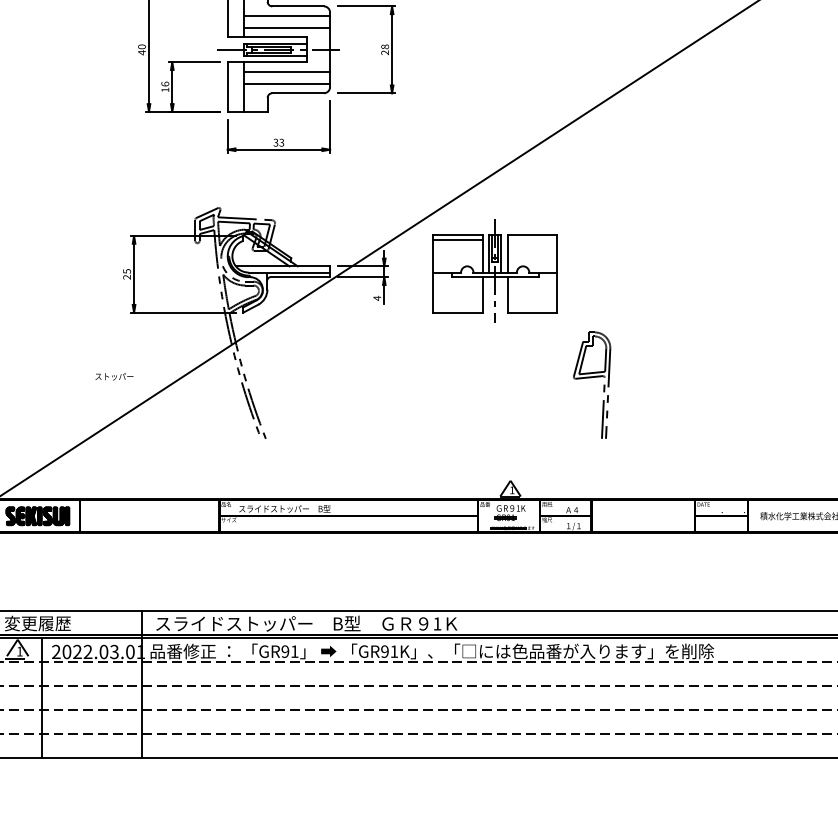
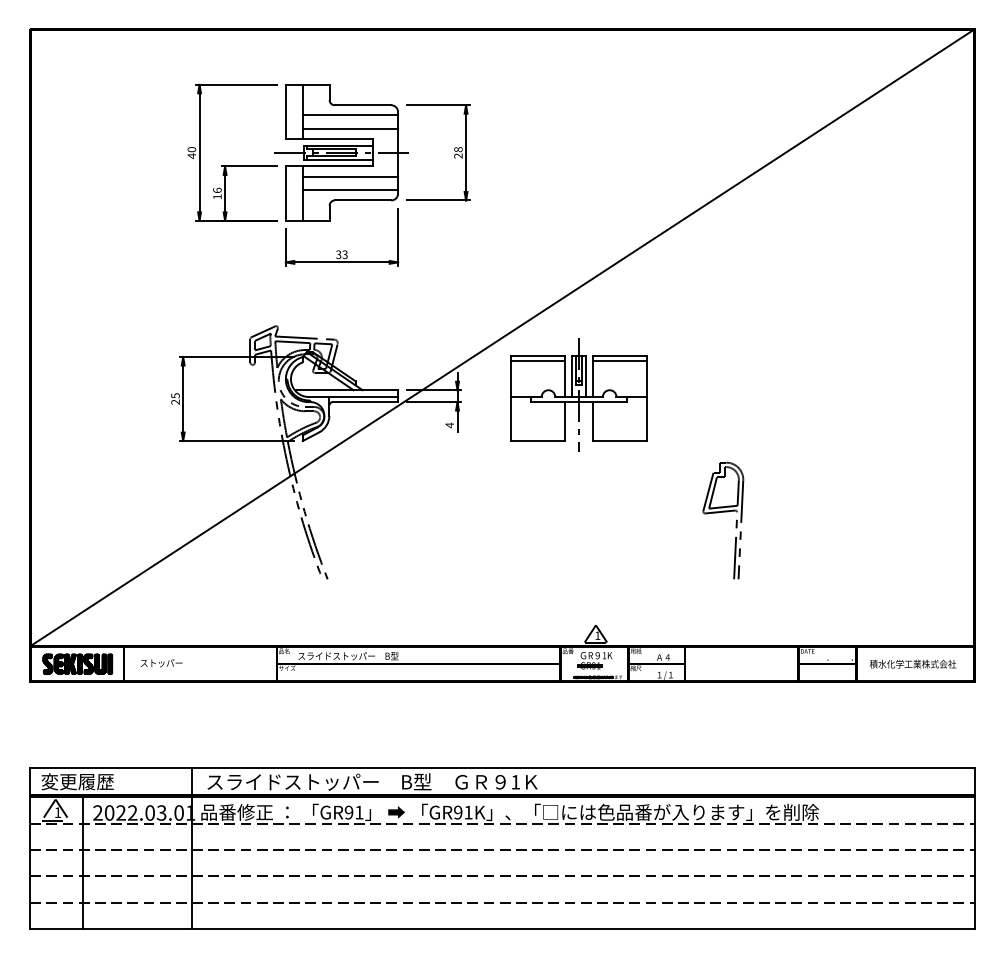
line: (532, 240) -> (619, 361), added
text: (114, 376) -> (161, 663), moved
part: (592, 377) -> (723, 512), moved

